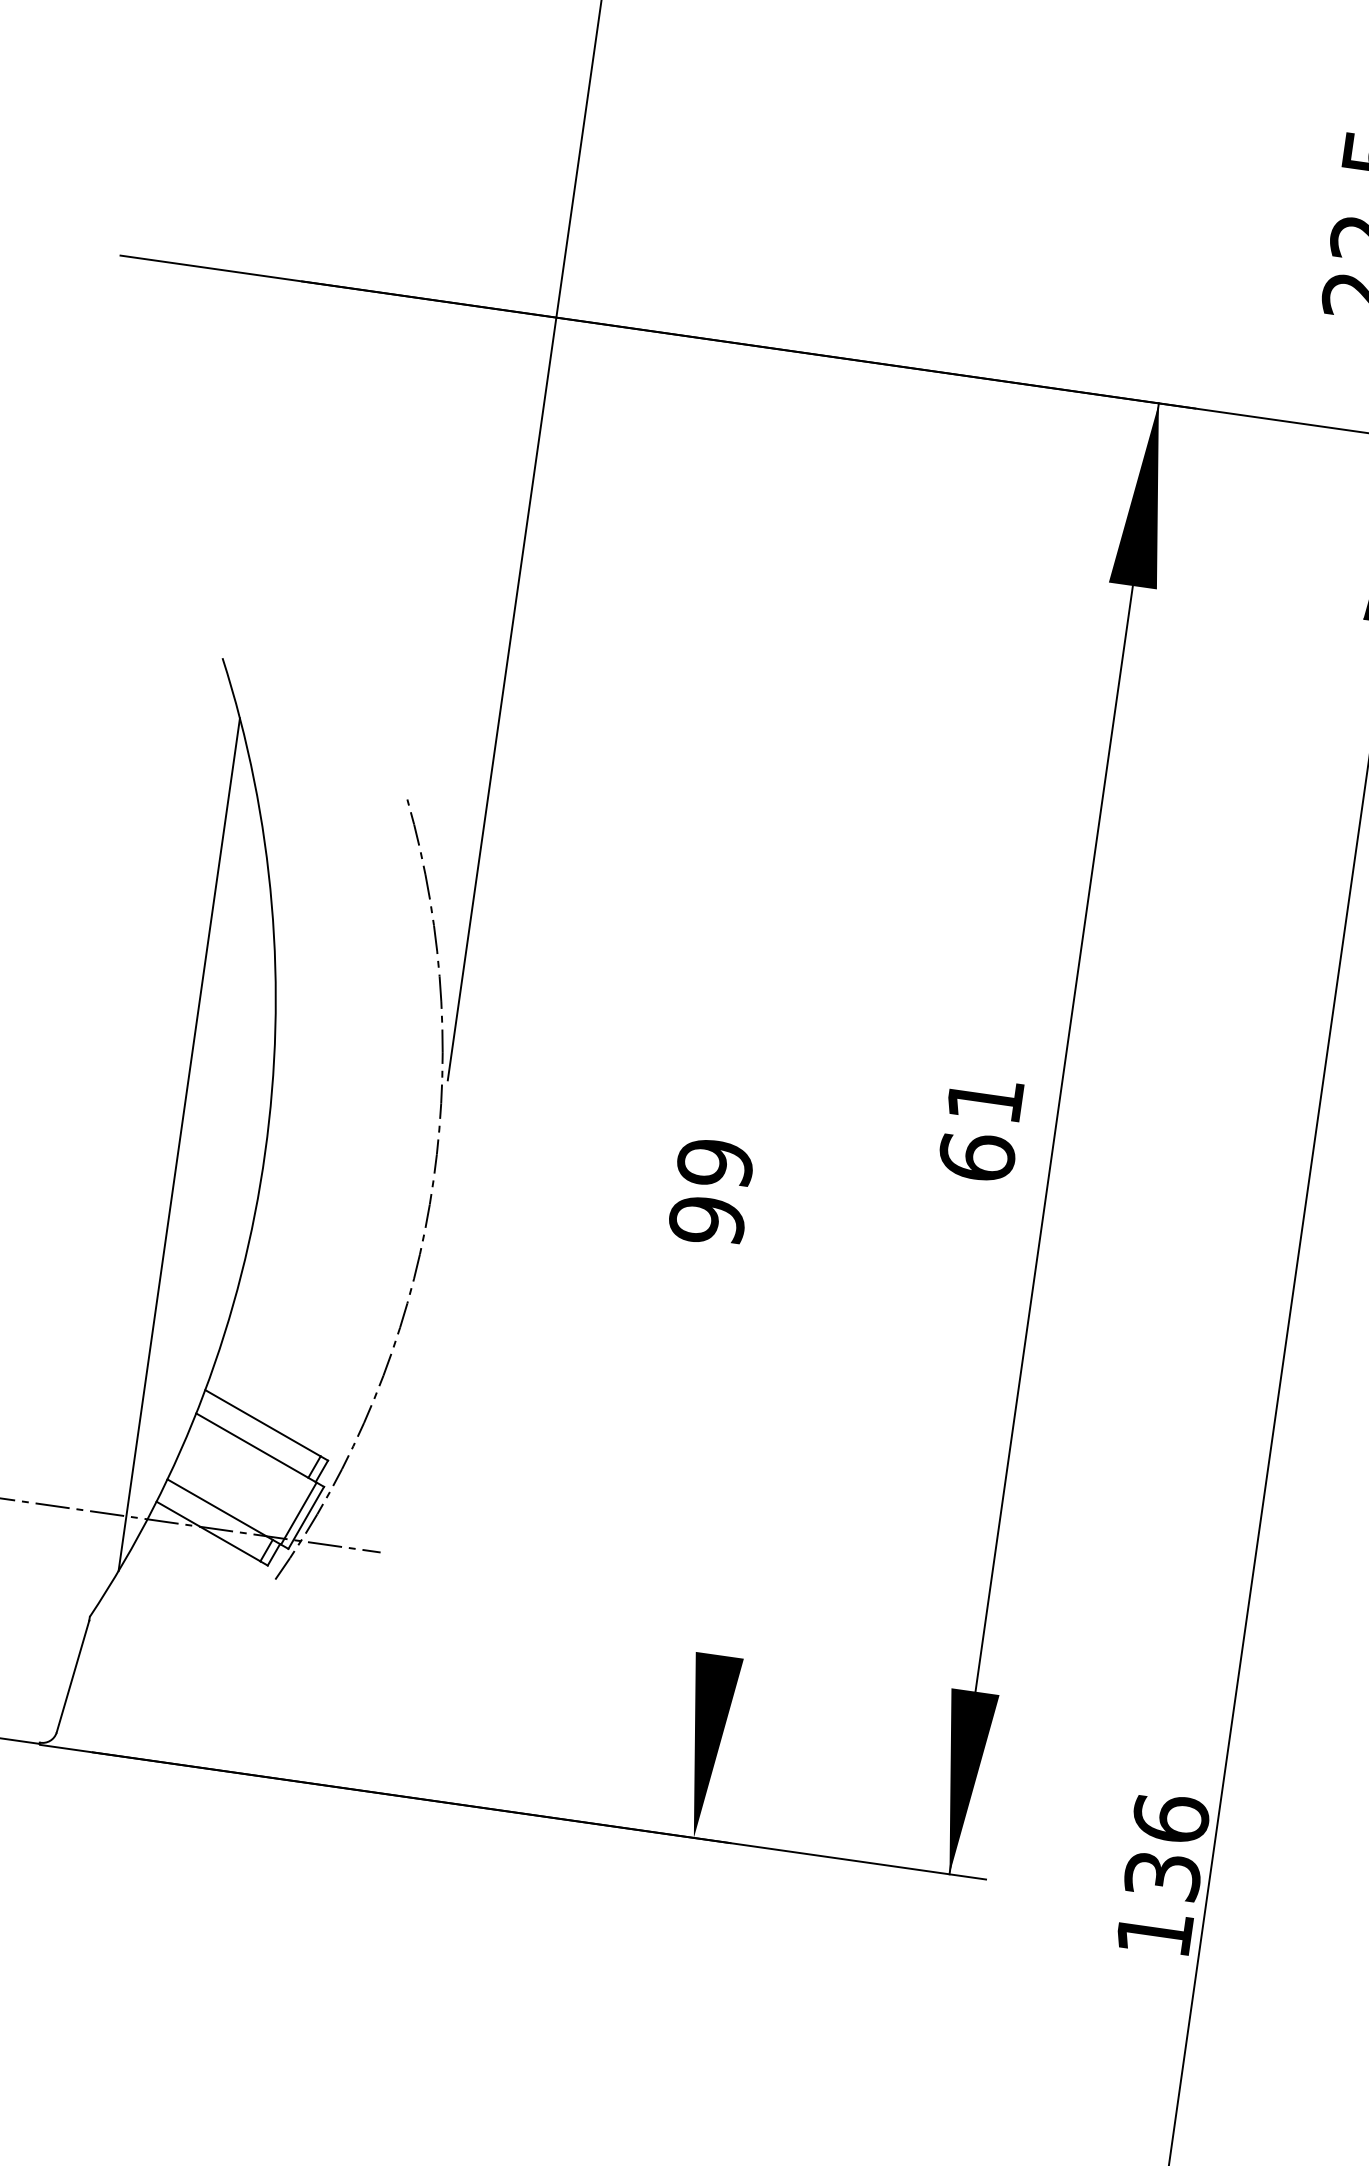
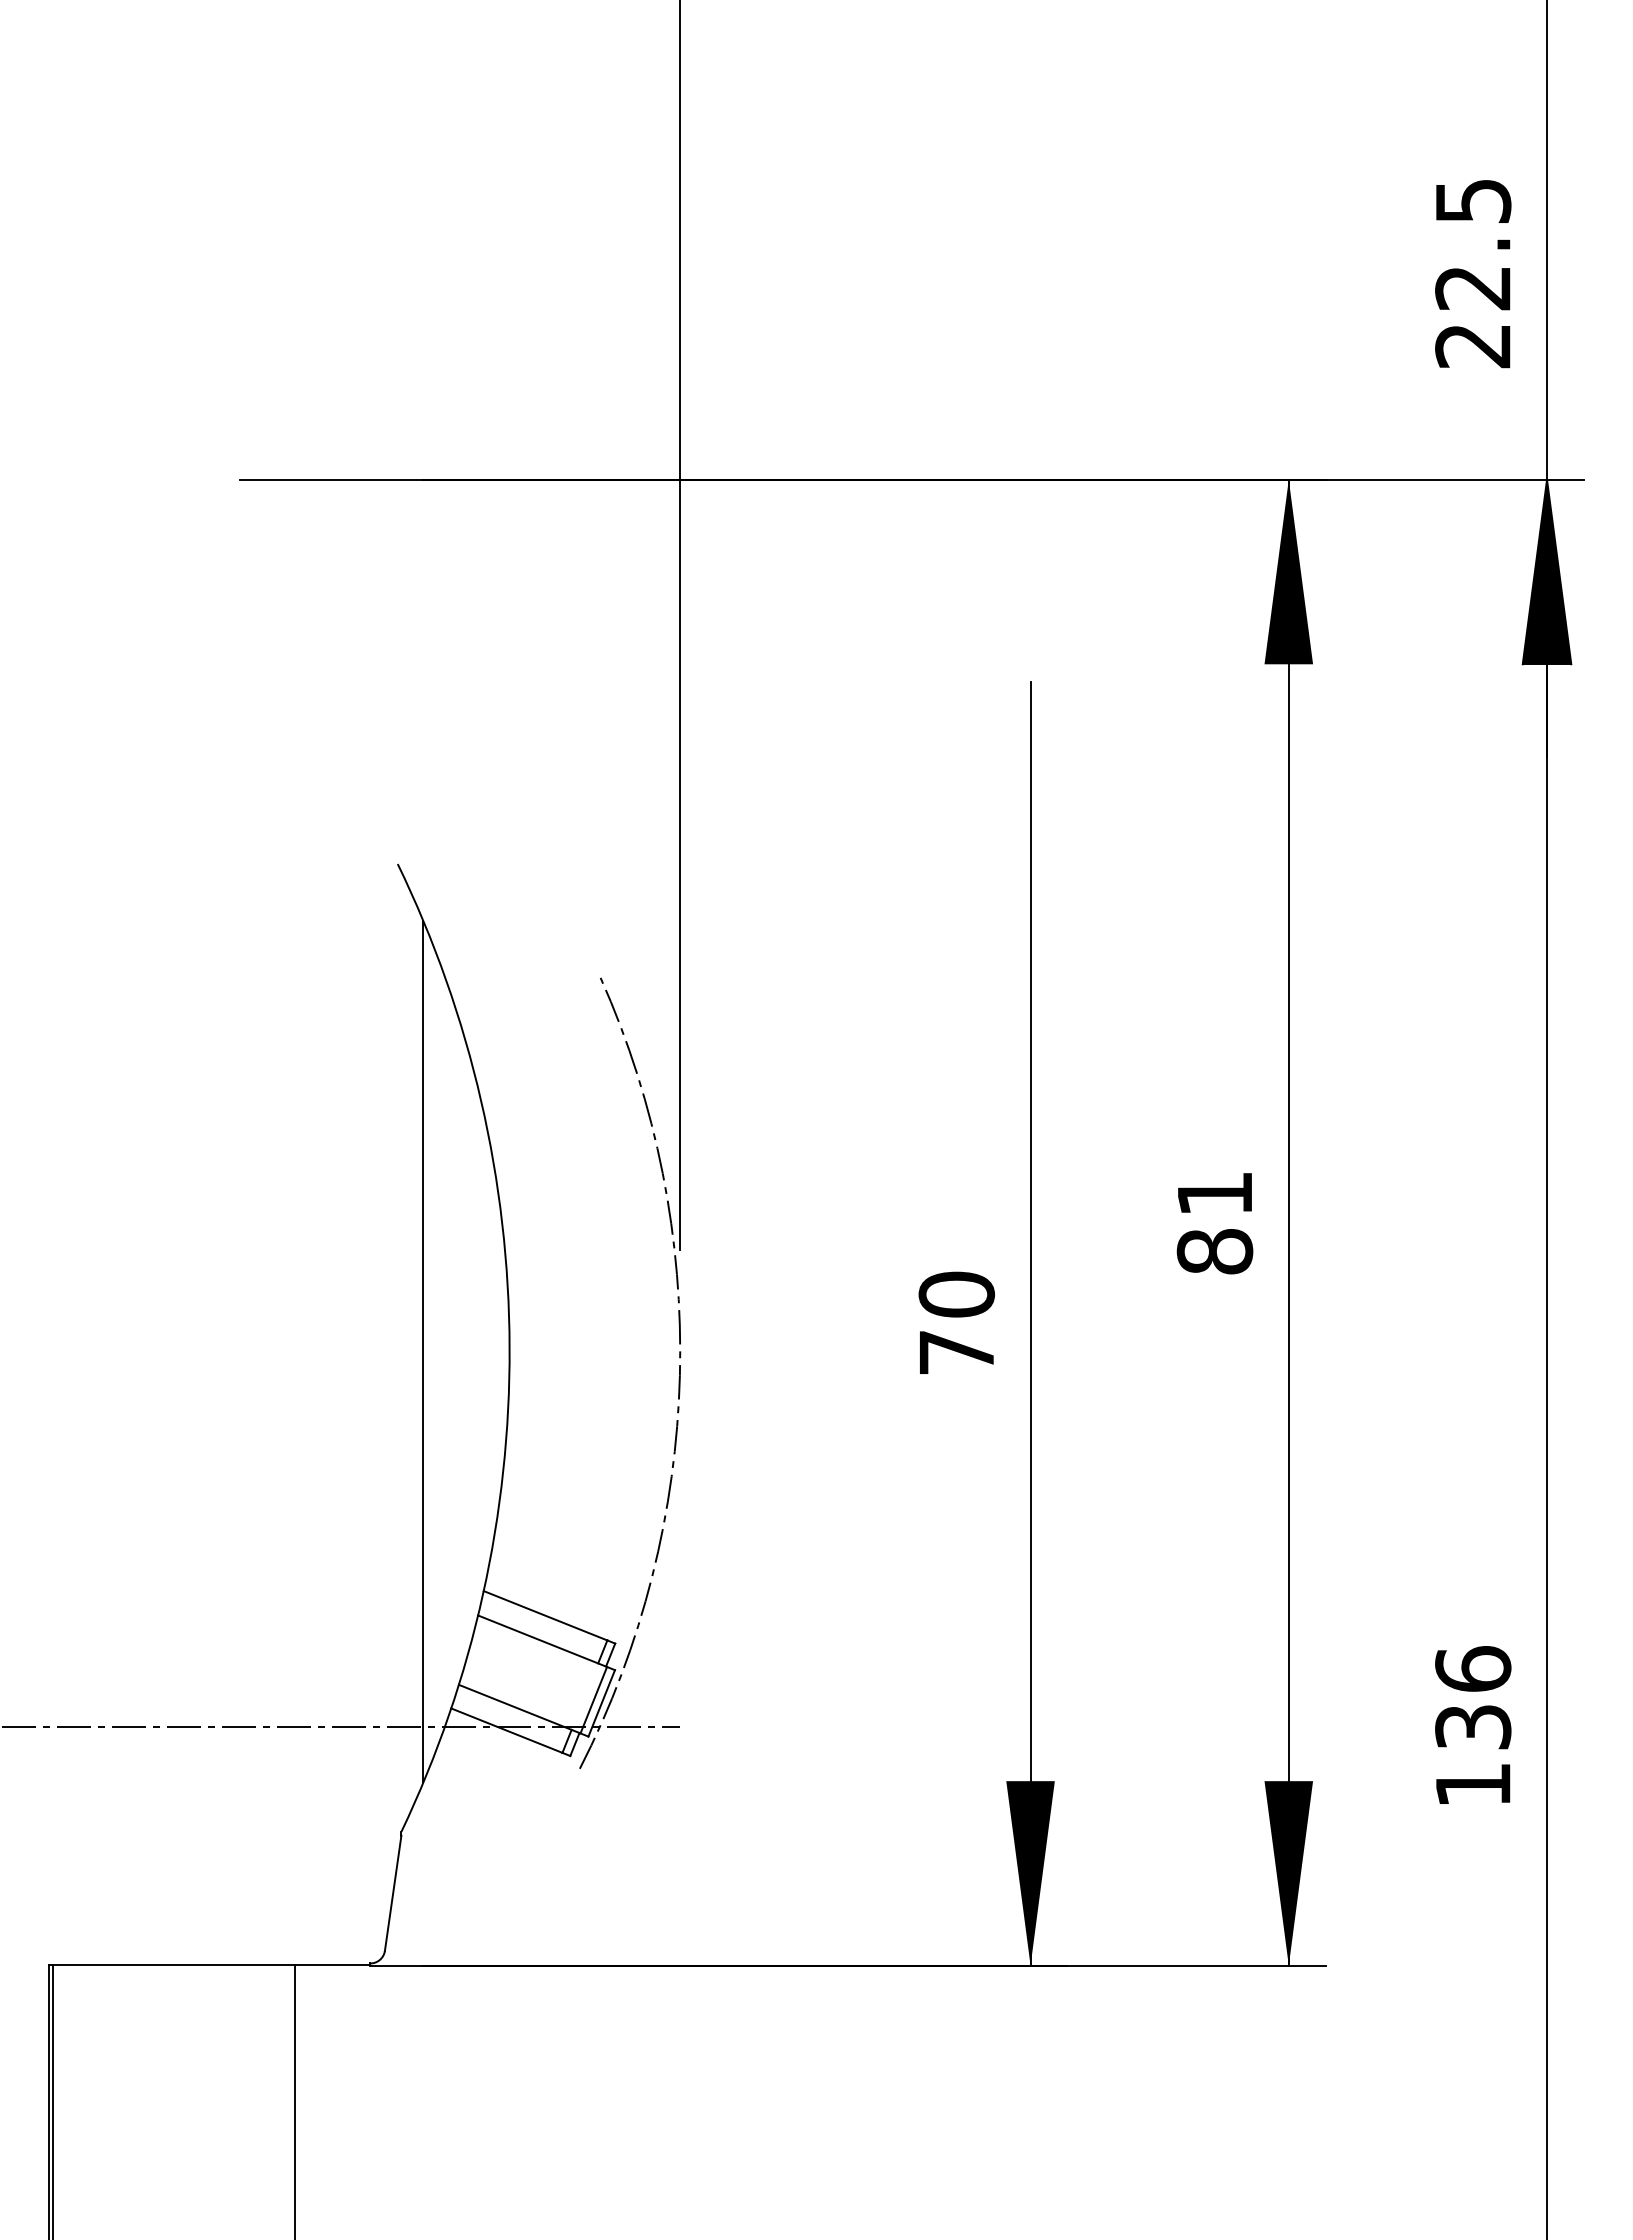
text: (976, 1156) -> (1214, 1251), 61 -> 81
text: (711, 1191) -> (956, 1323), 99 -> 70
line: (784, 1202) -> (1030, 1323), added
text: (1163, 1873) -> (1473, 1724), moved

